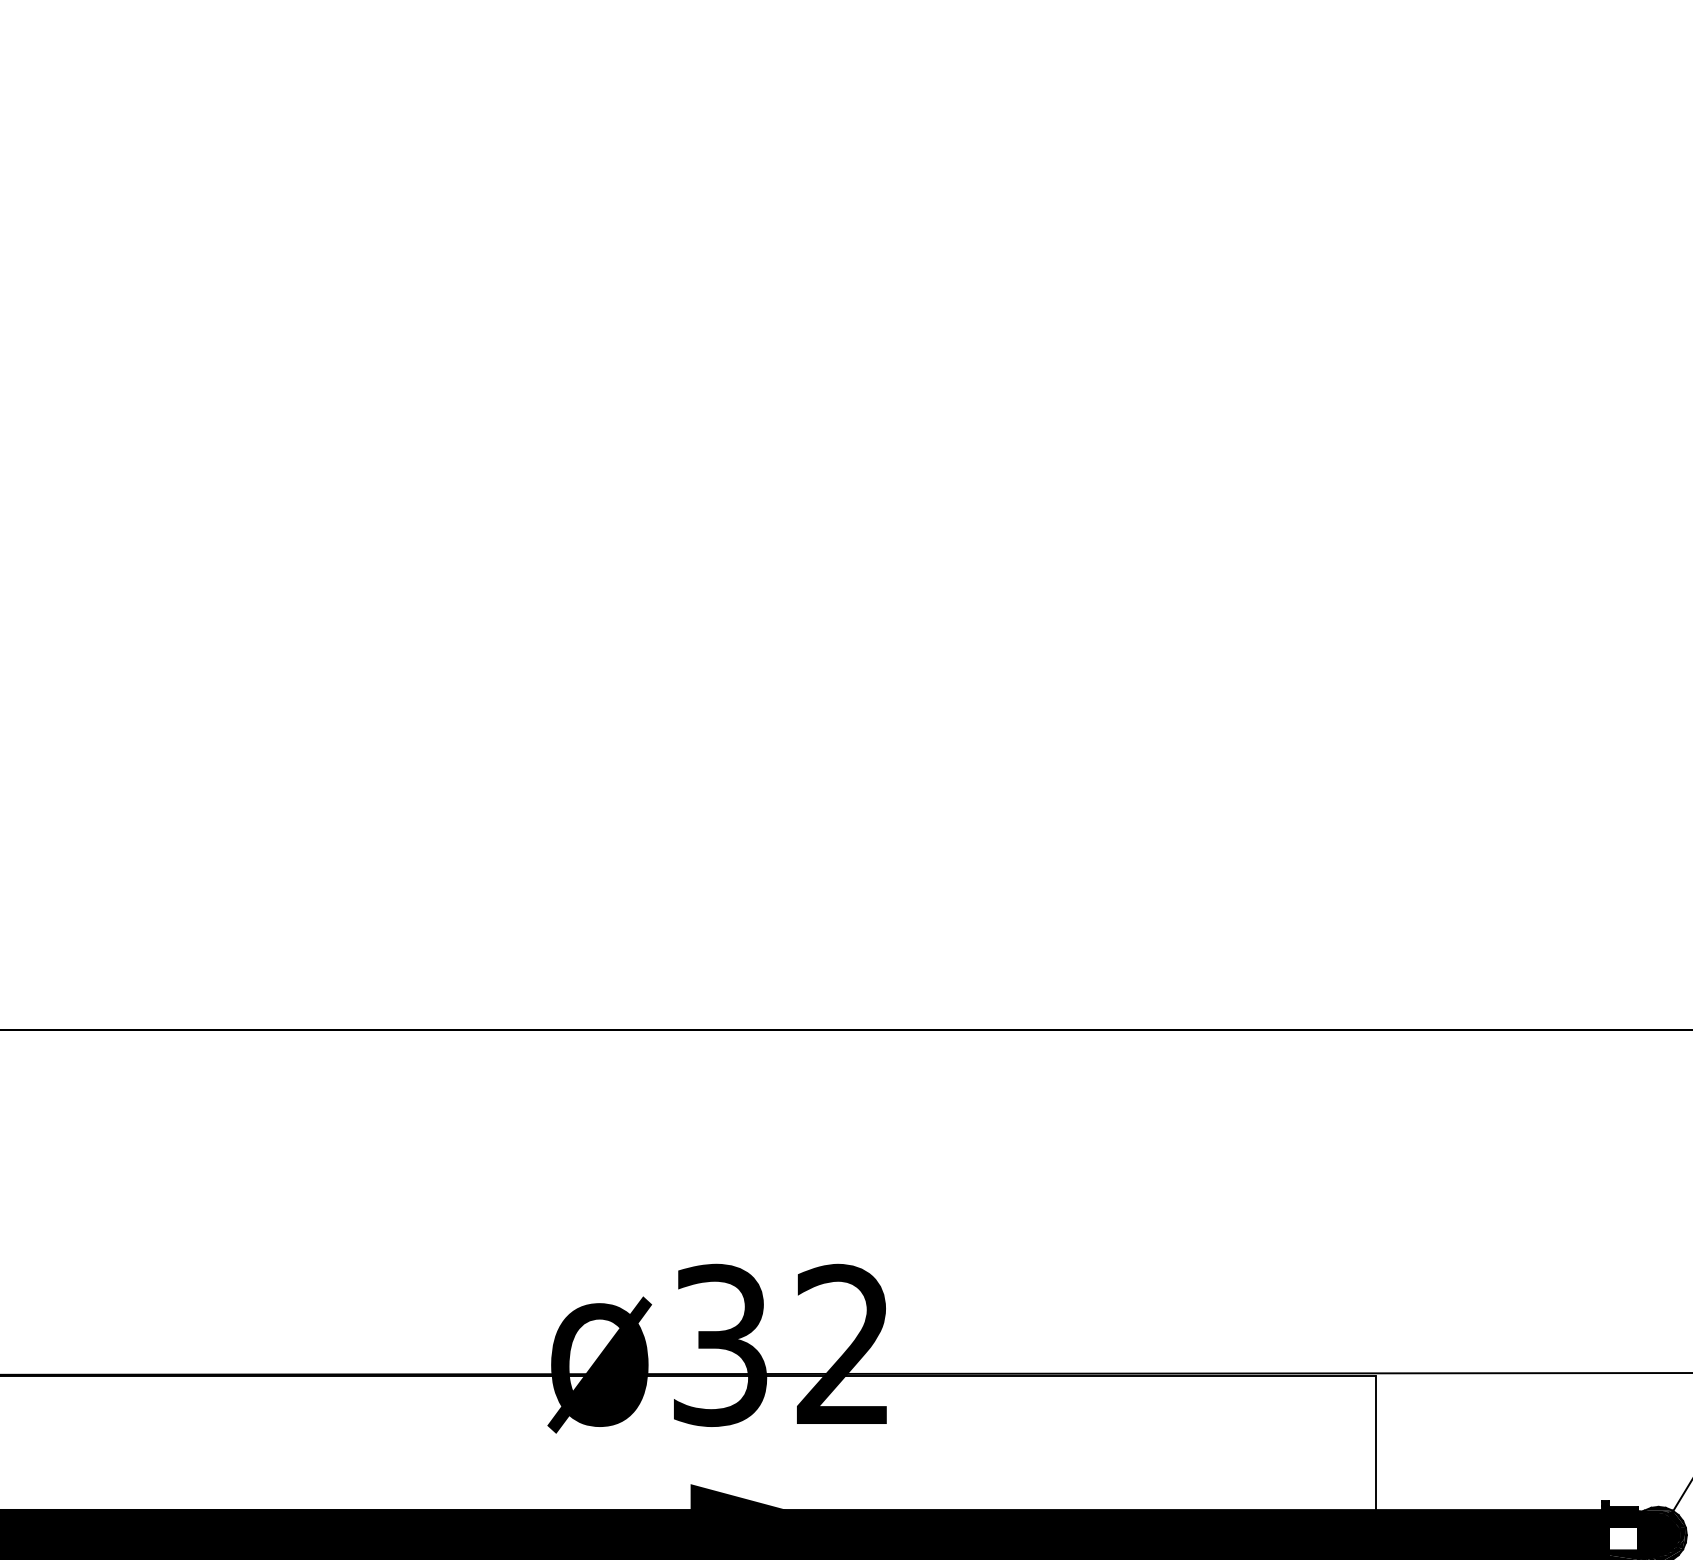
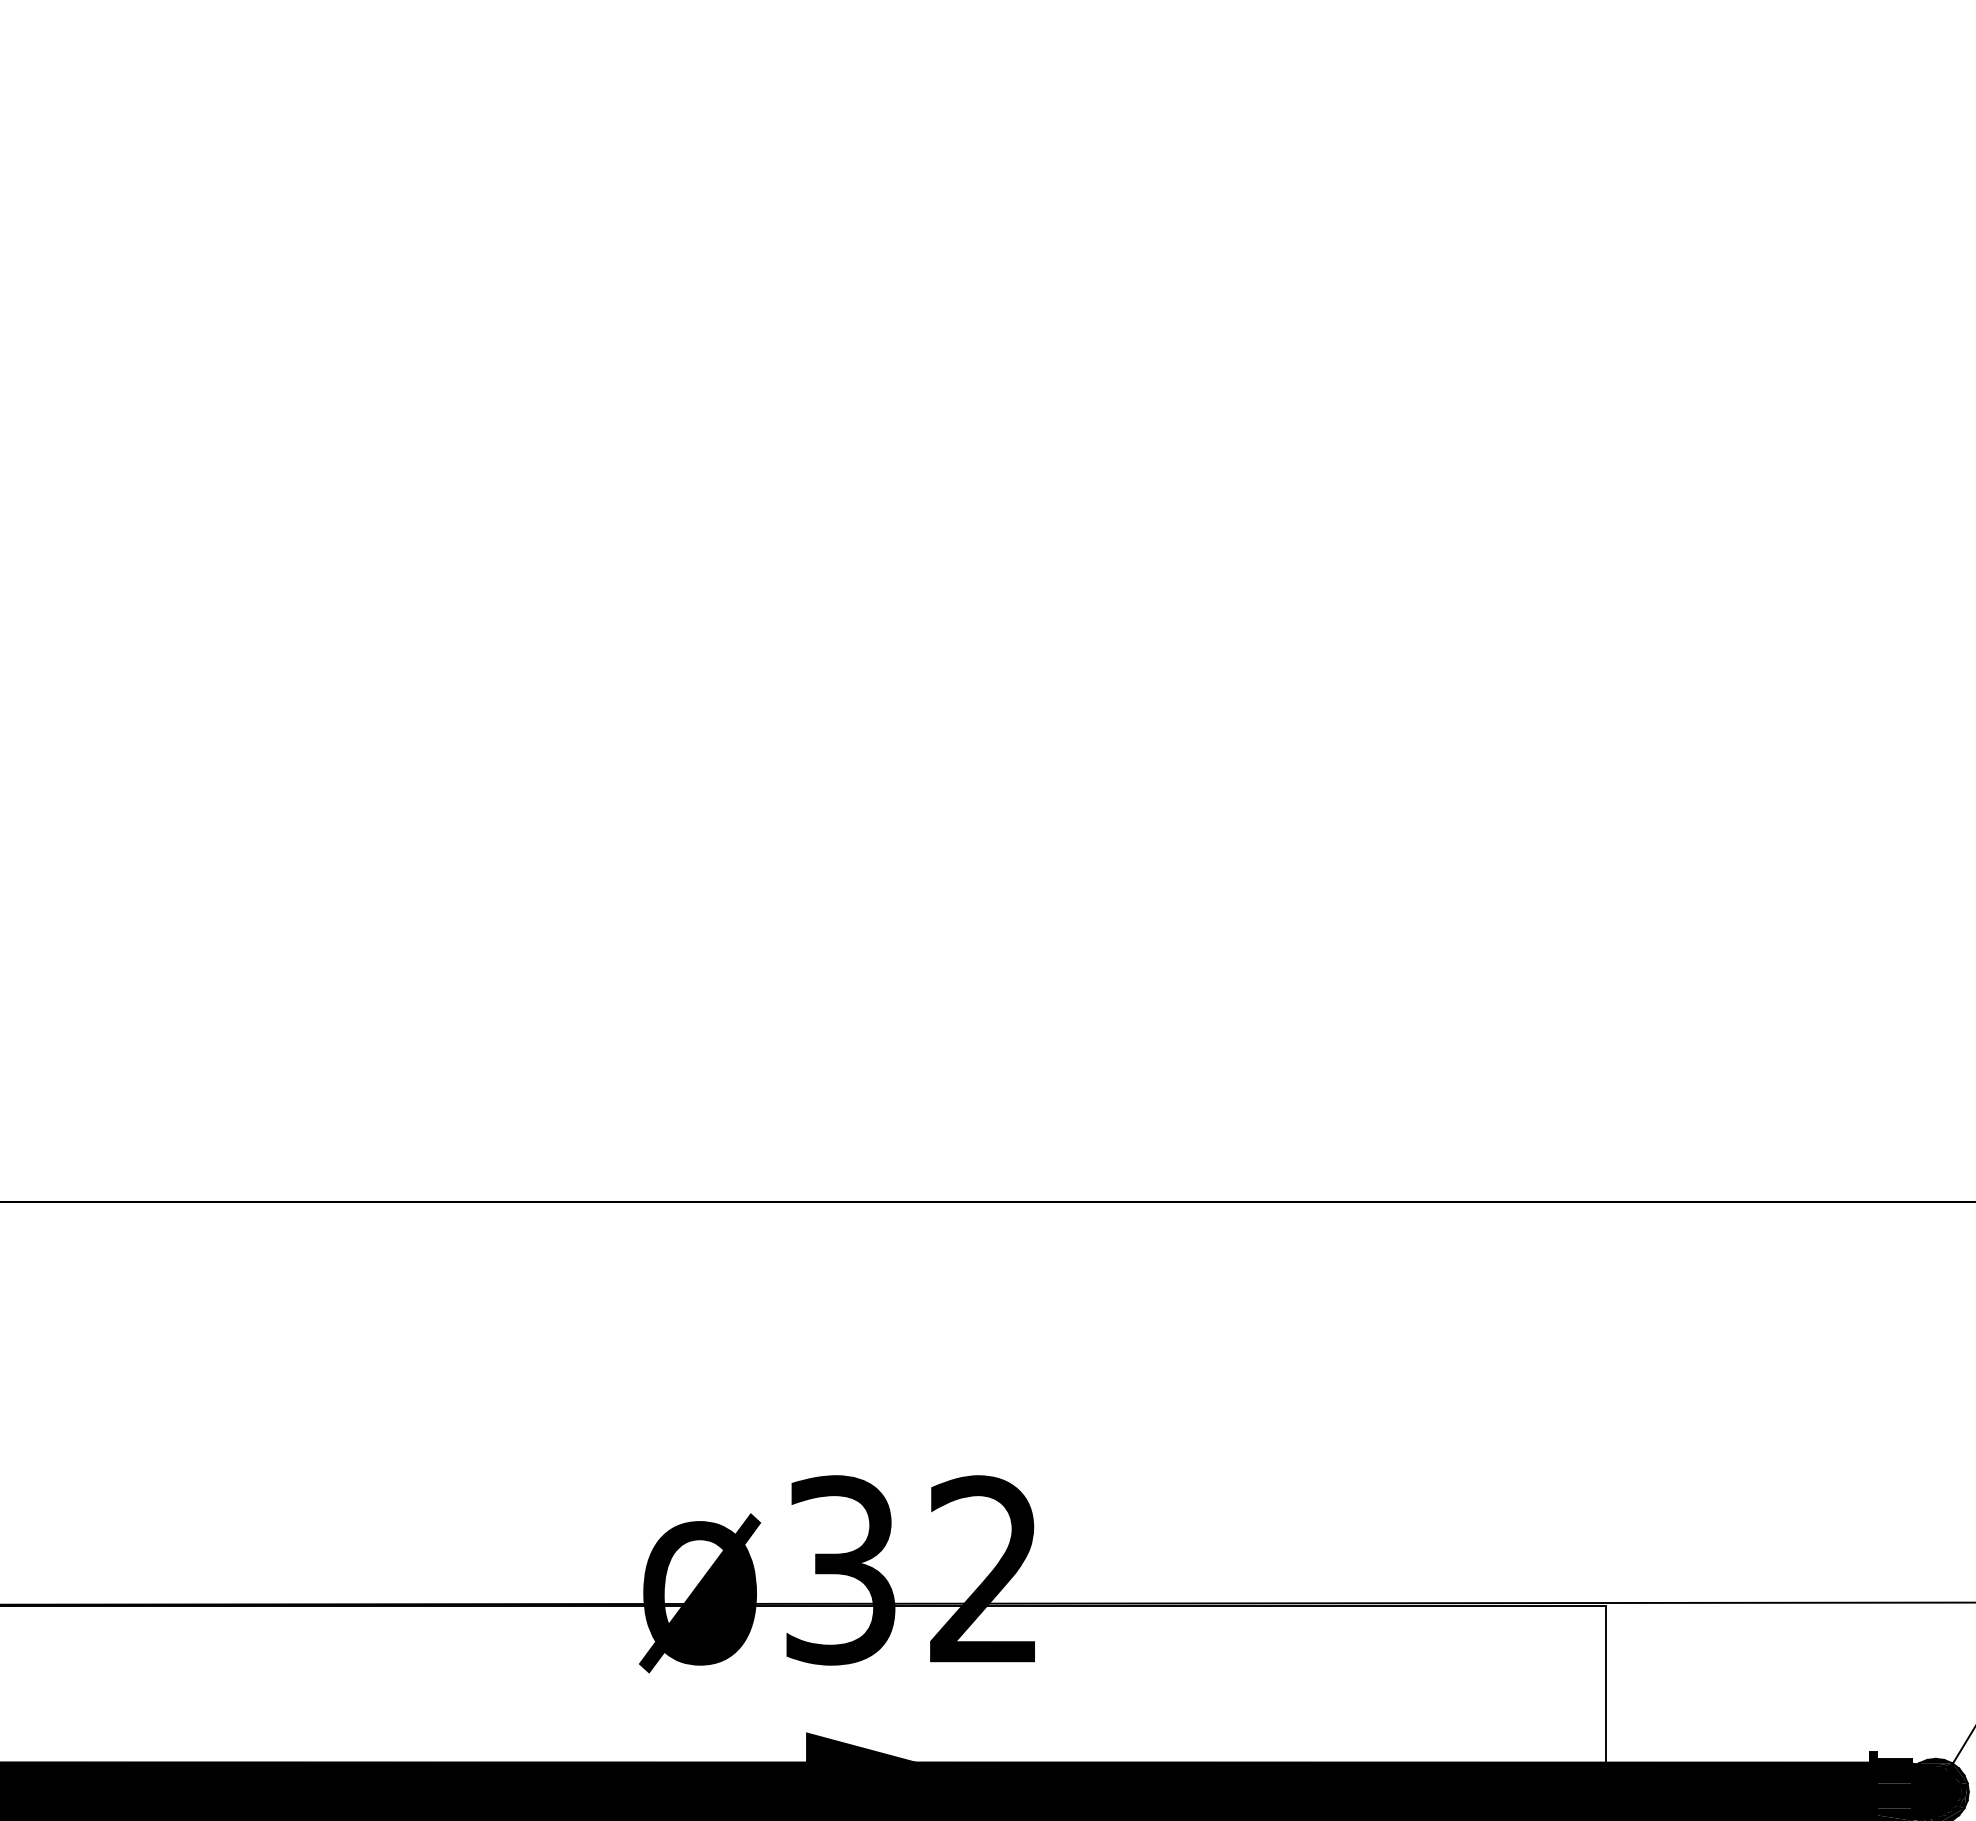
fill: (1622, 1538) -> (1893, 1795), added

